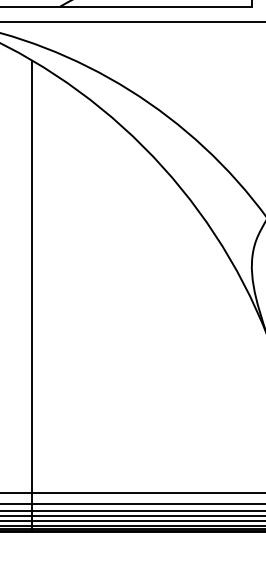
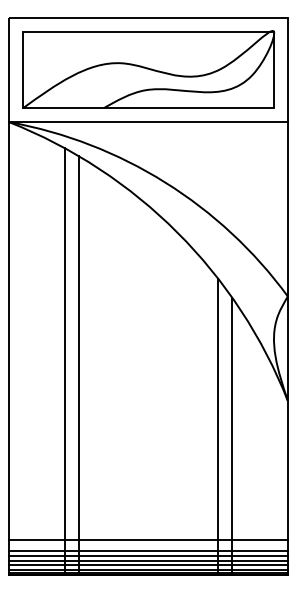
line: (16, 291) -> (64, 361), added
line: (189, 364) -> (218, 426), added
line: (205, 375) -> (232, 436), added

